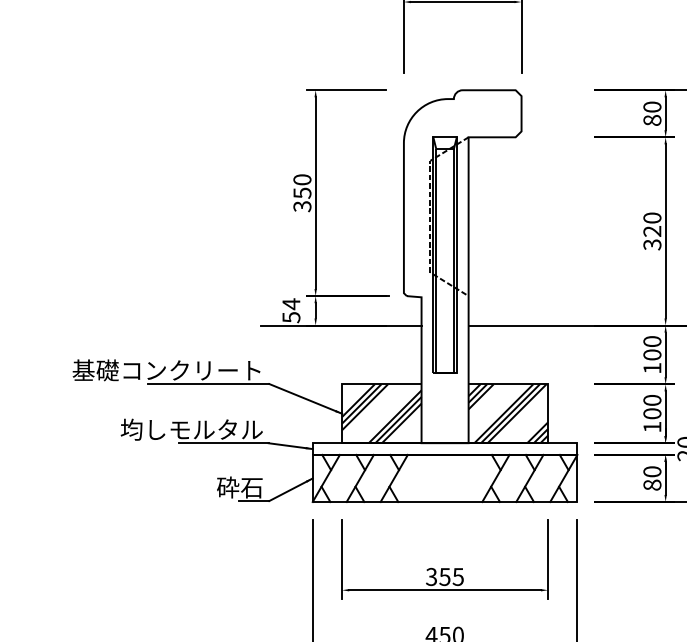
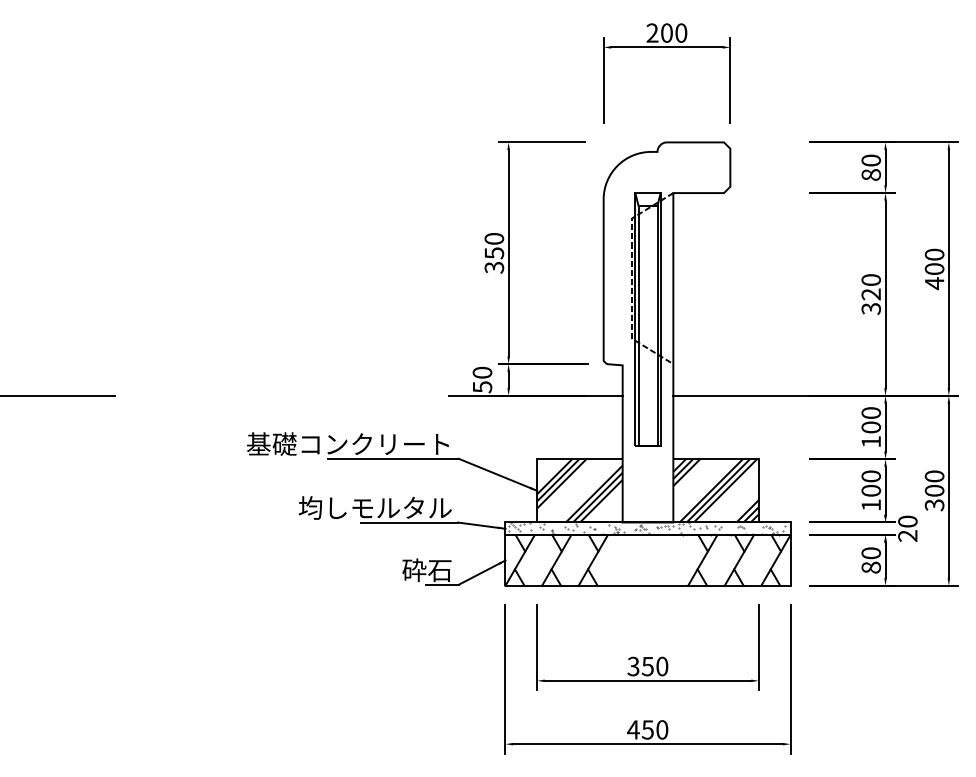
text: (291, 303) -> (482, 372), 54 -> 50
hatch: (443, 449) -> (646, 529), added
text: (458, 576) -> (662, 666), 355 -> 350

